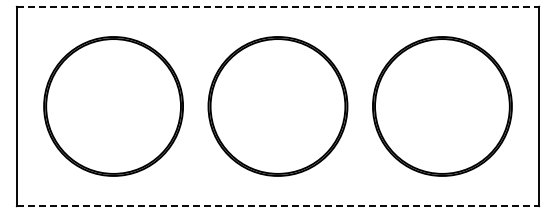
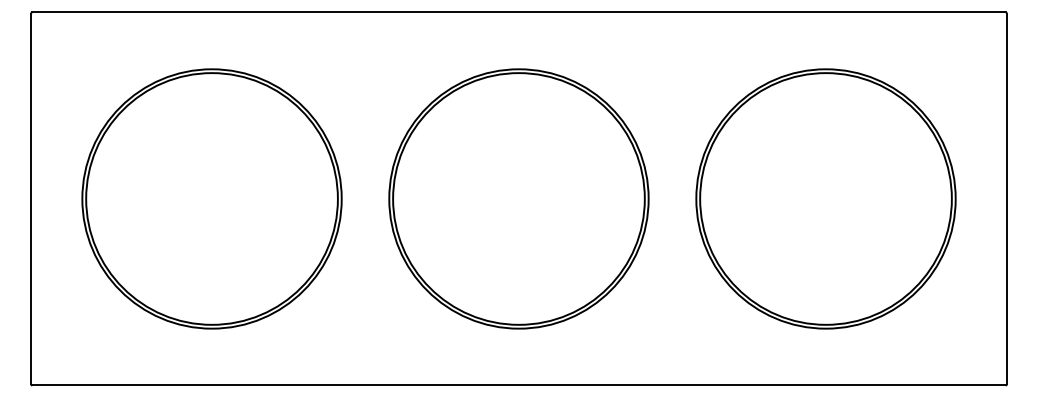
line: (278, 6) -> (519, 12), dashed -> solid
line: (278, 206) -> (519, 385), dashed -> solid

